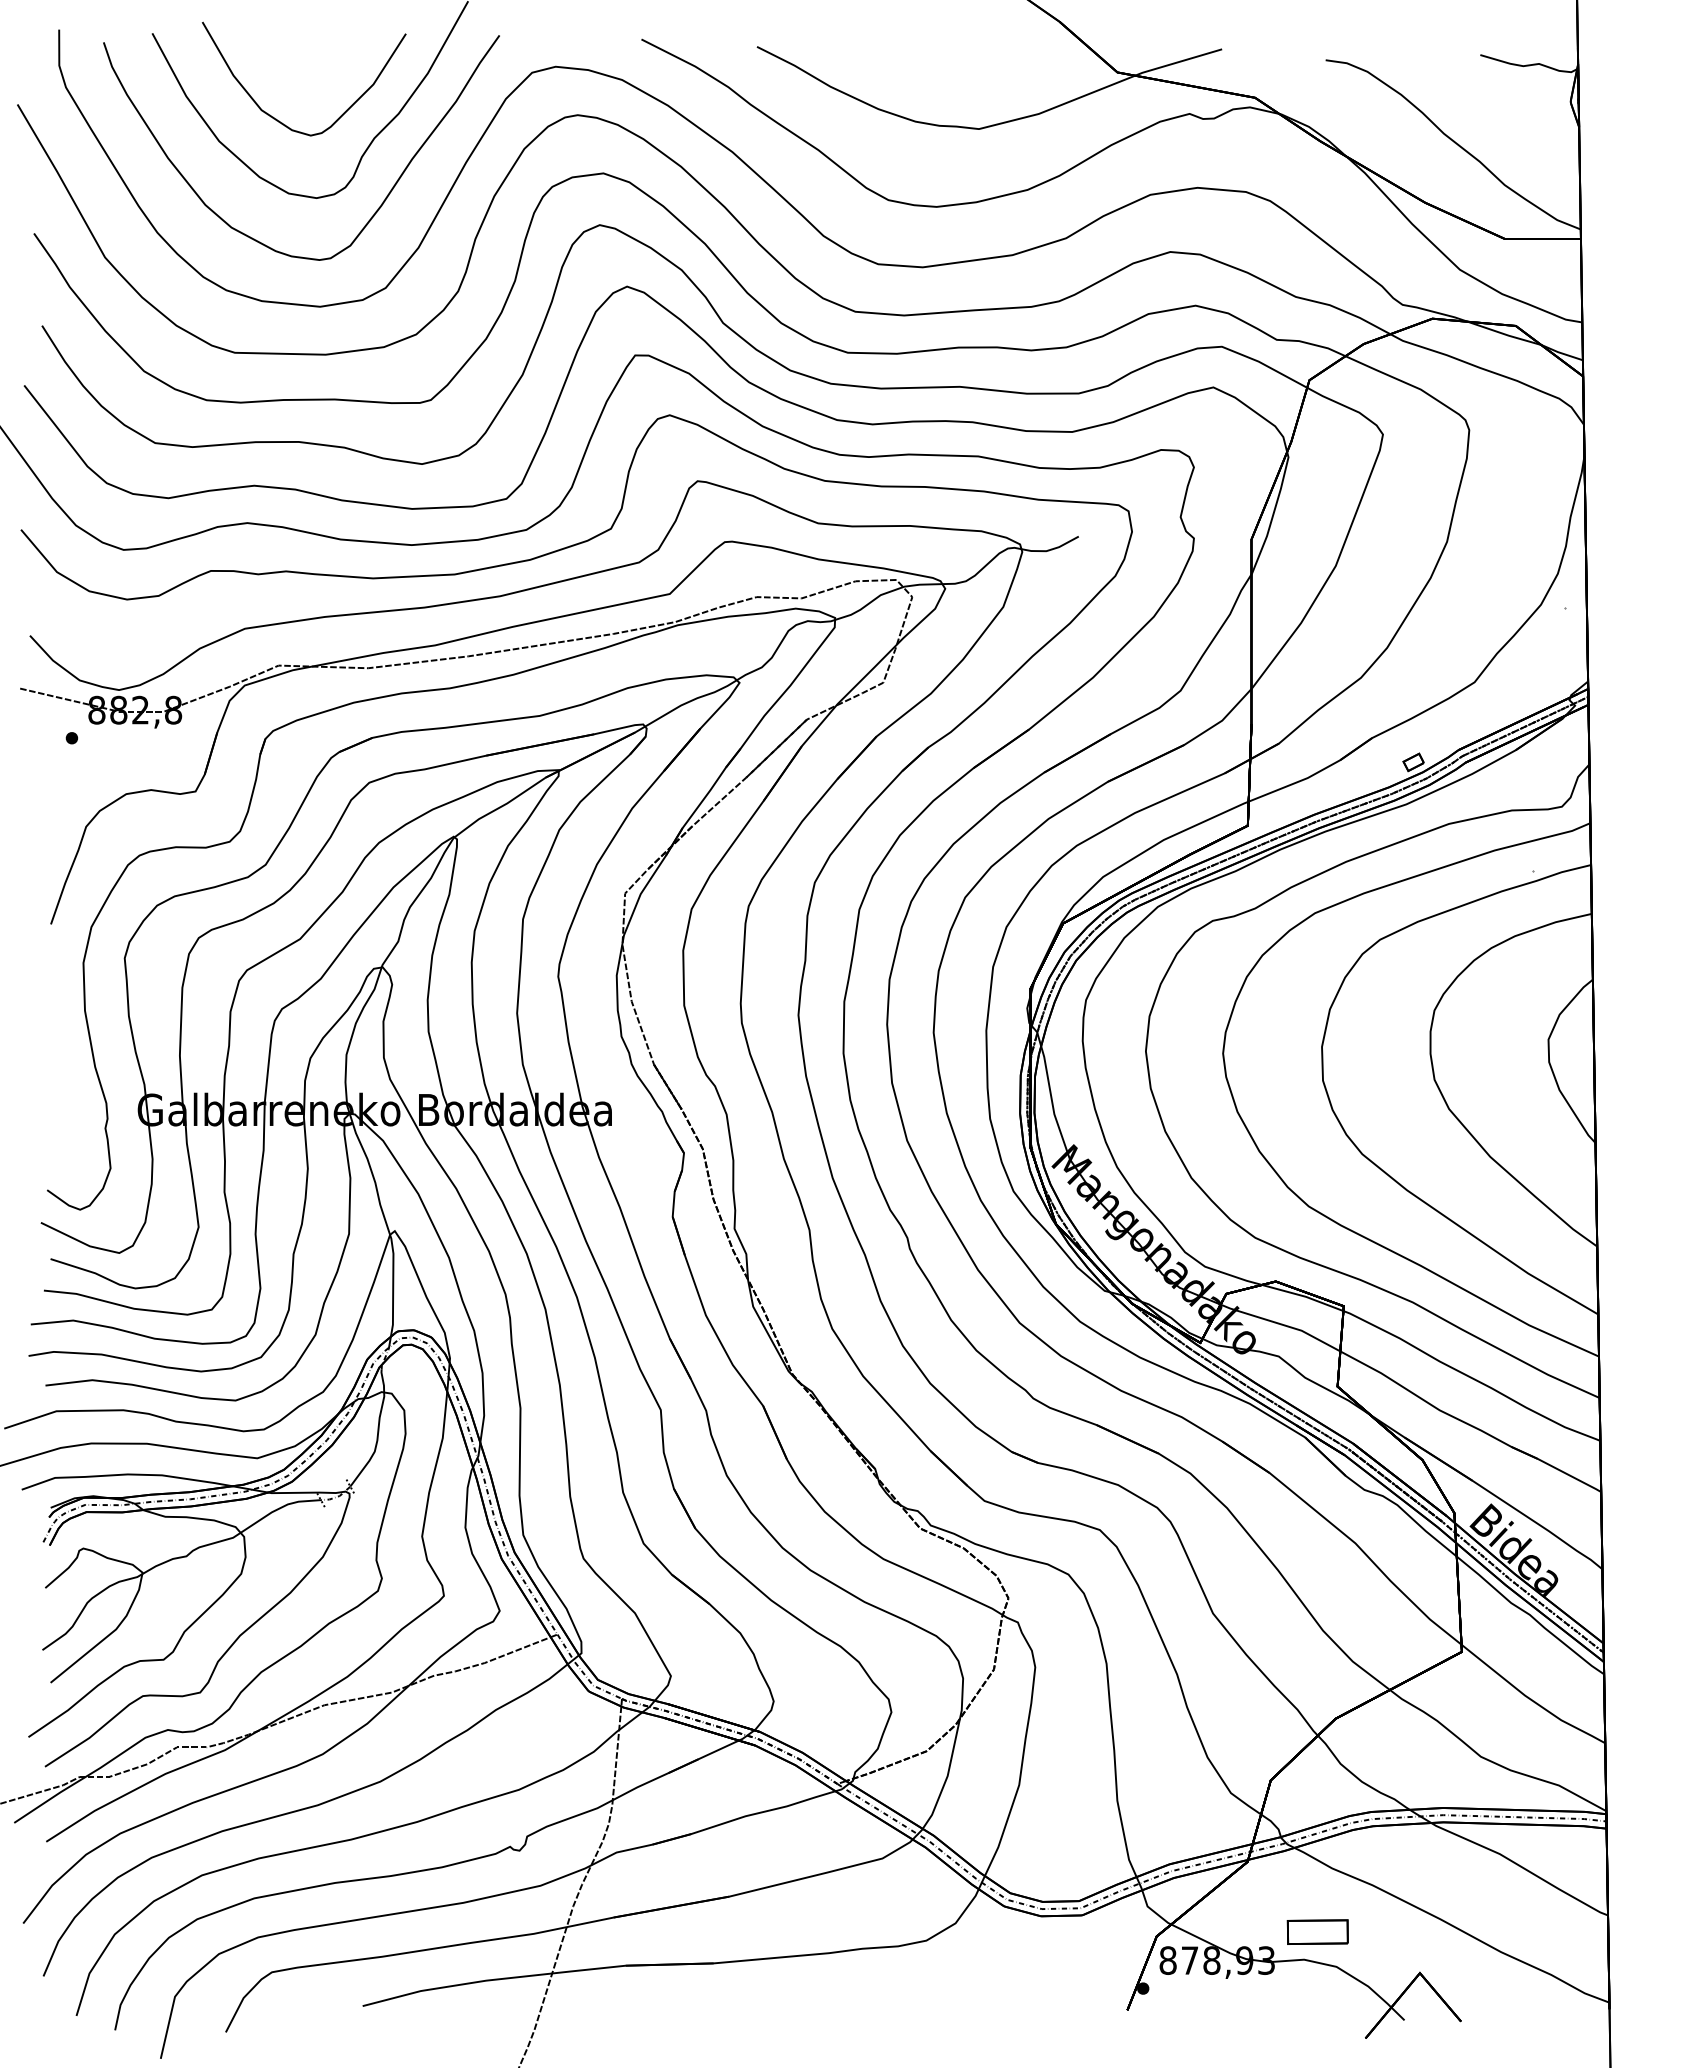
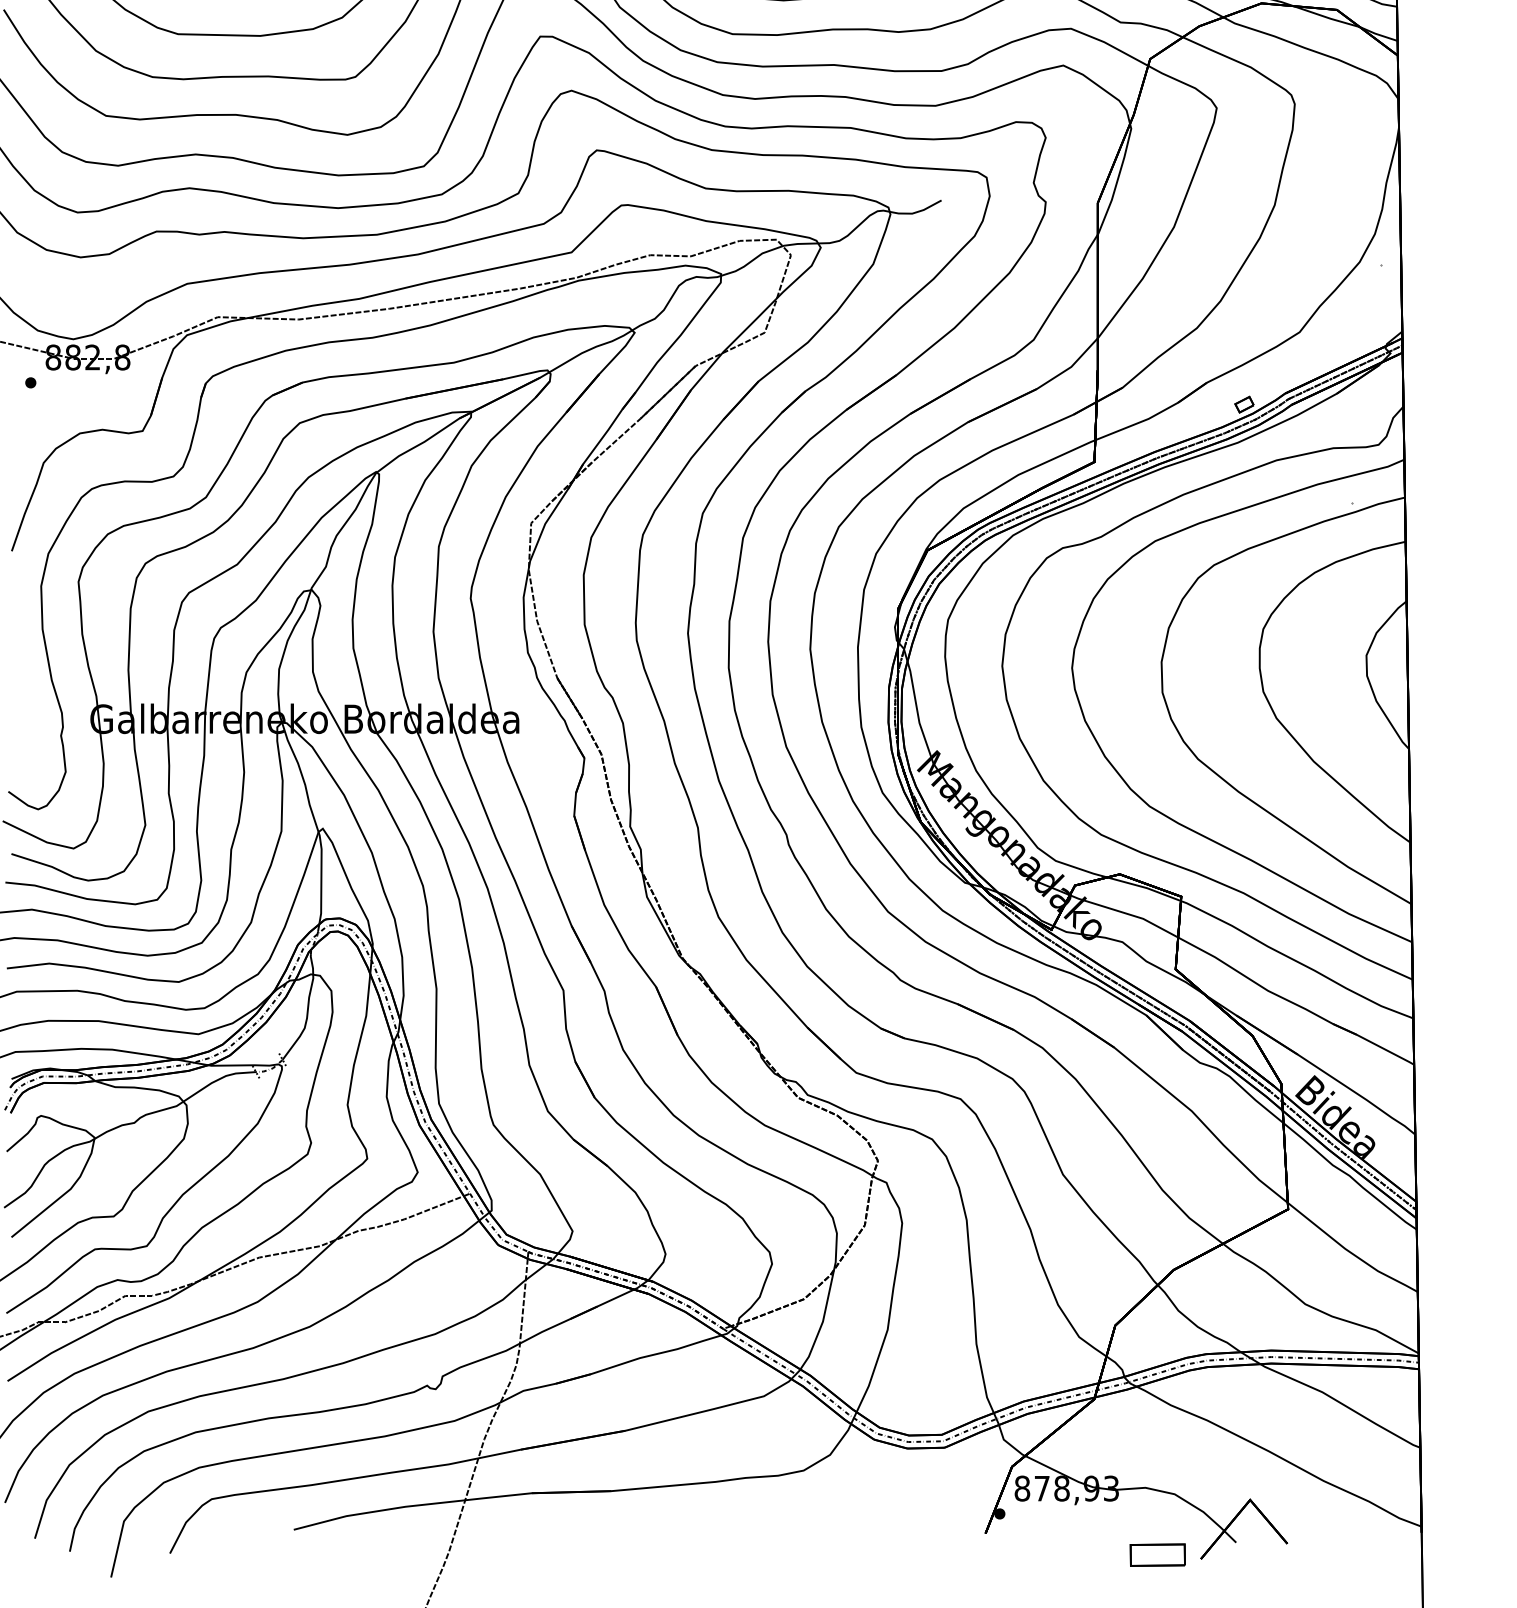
part: (1317, 1931) -> (1157, 1554), moved

